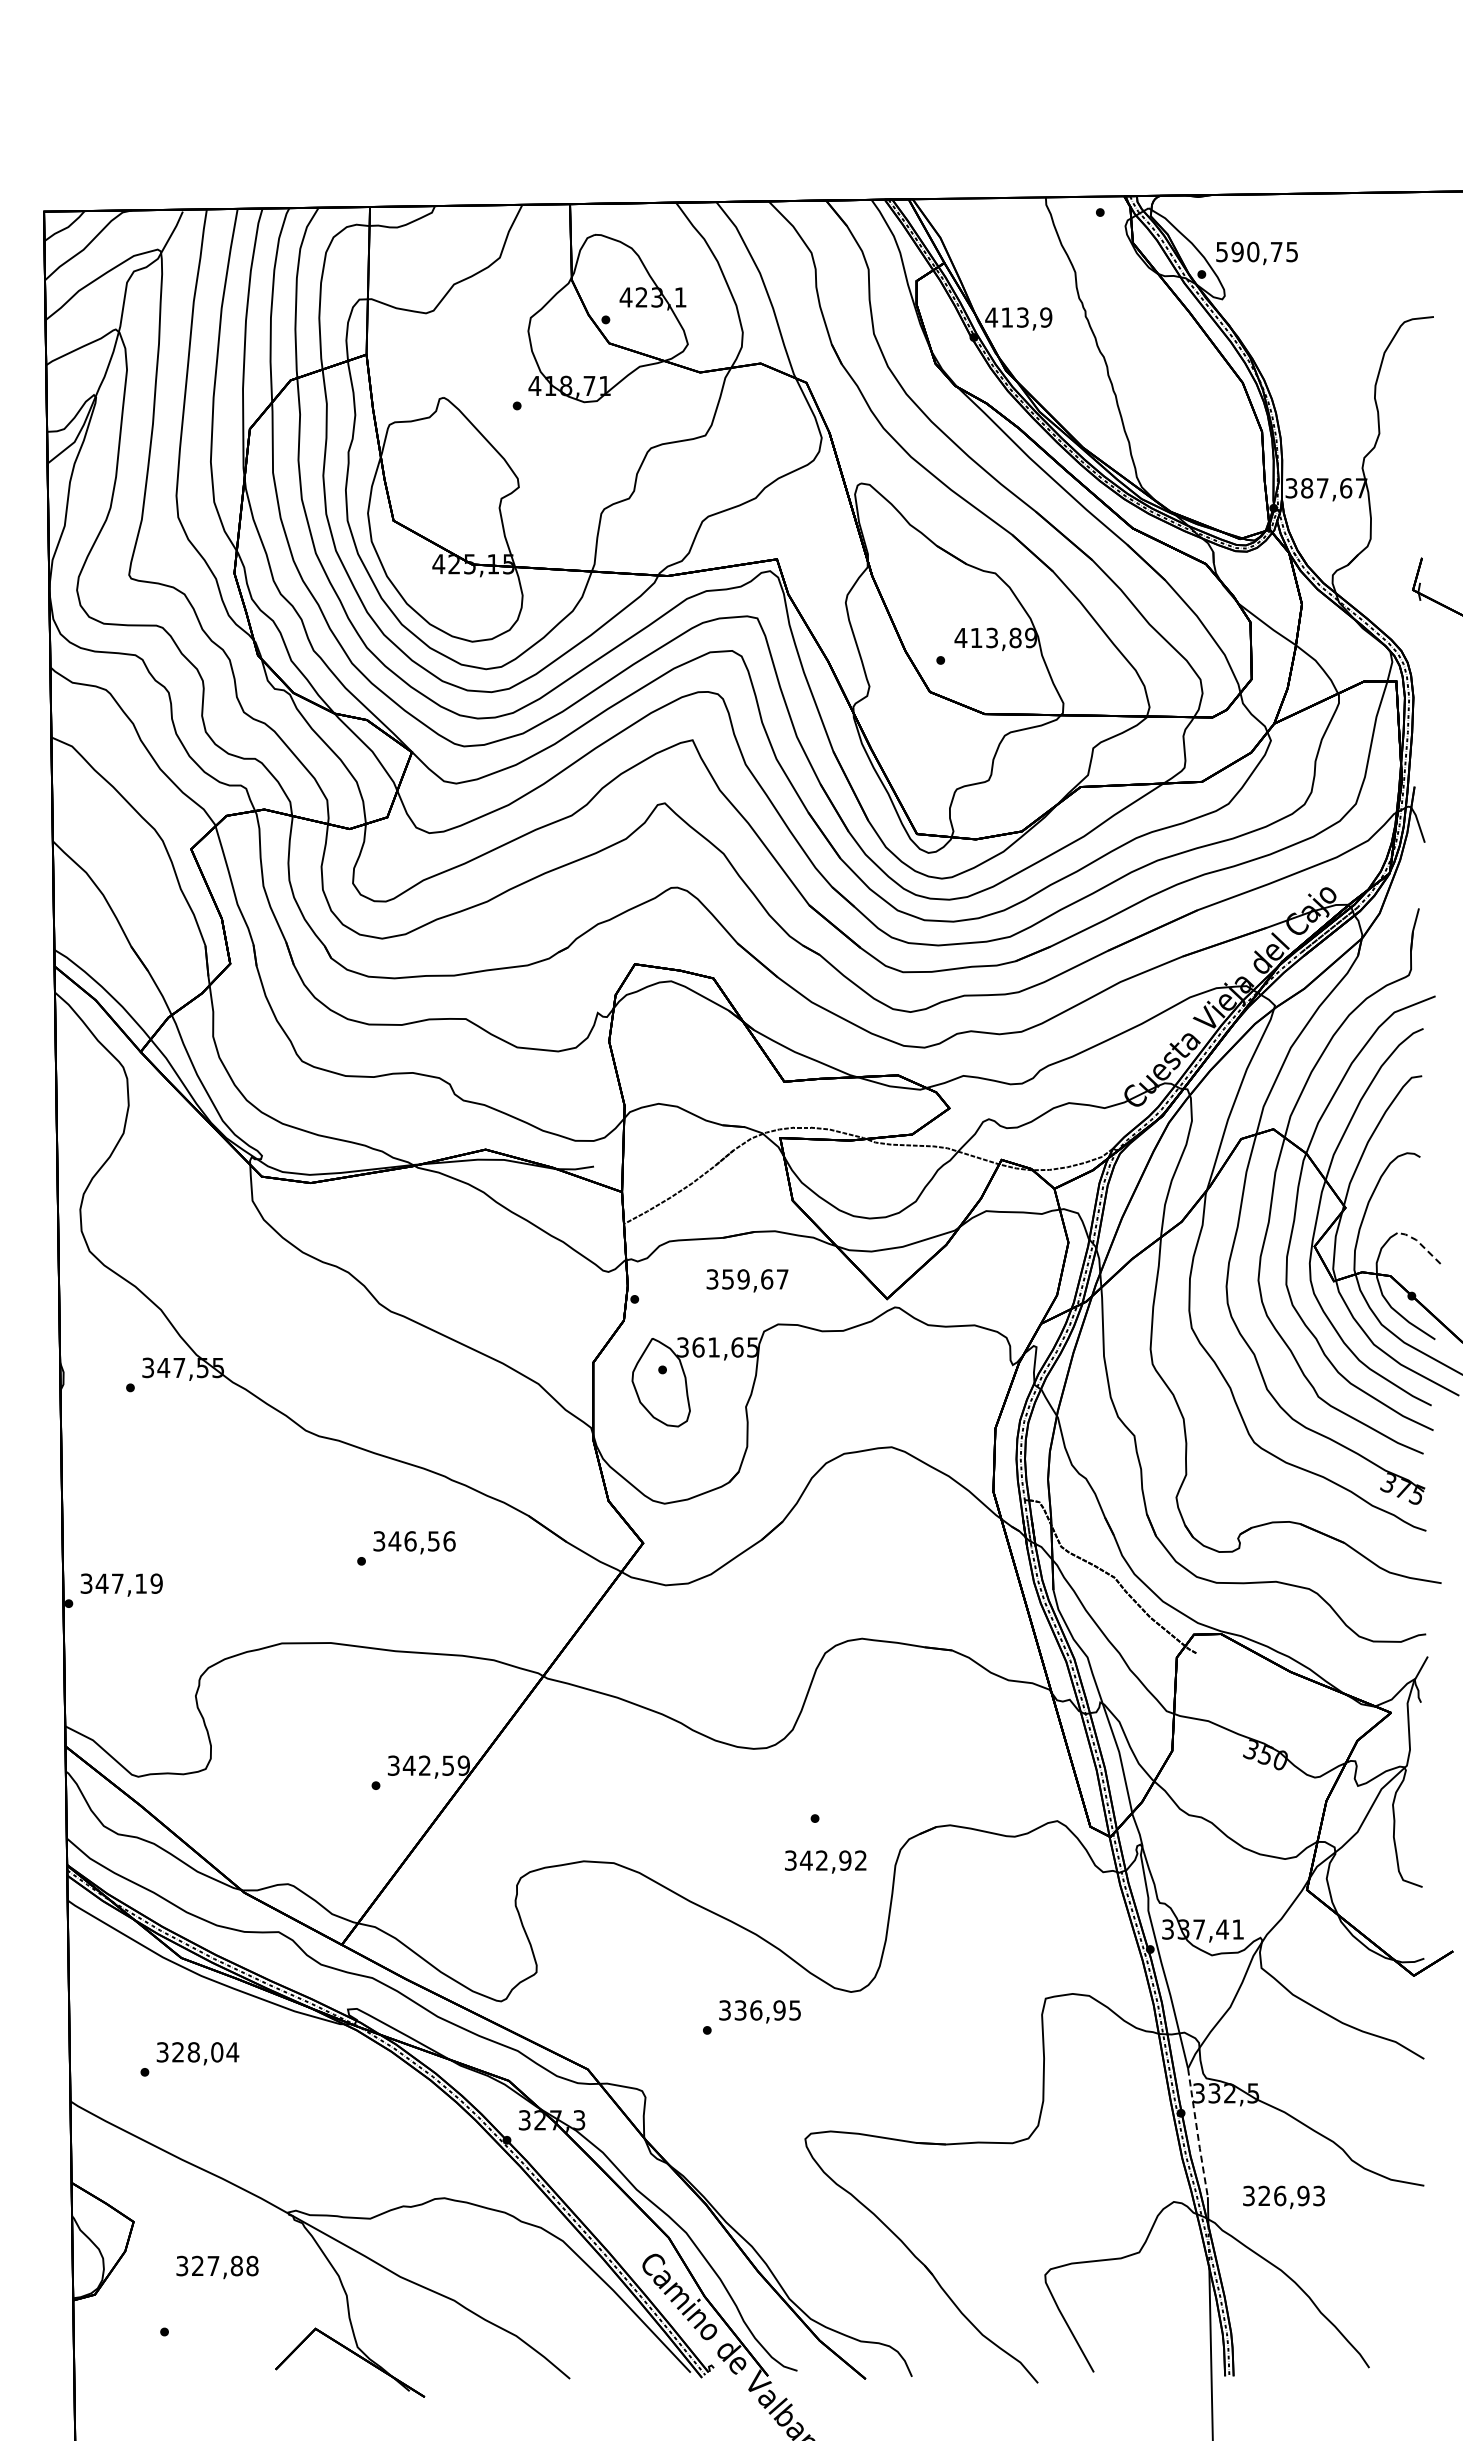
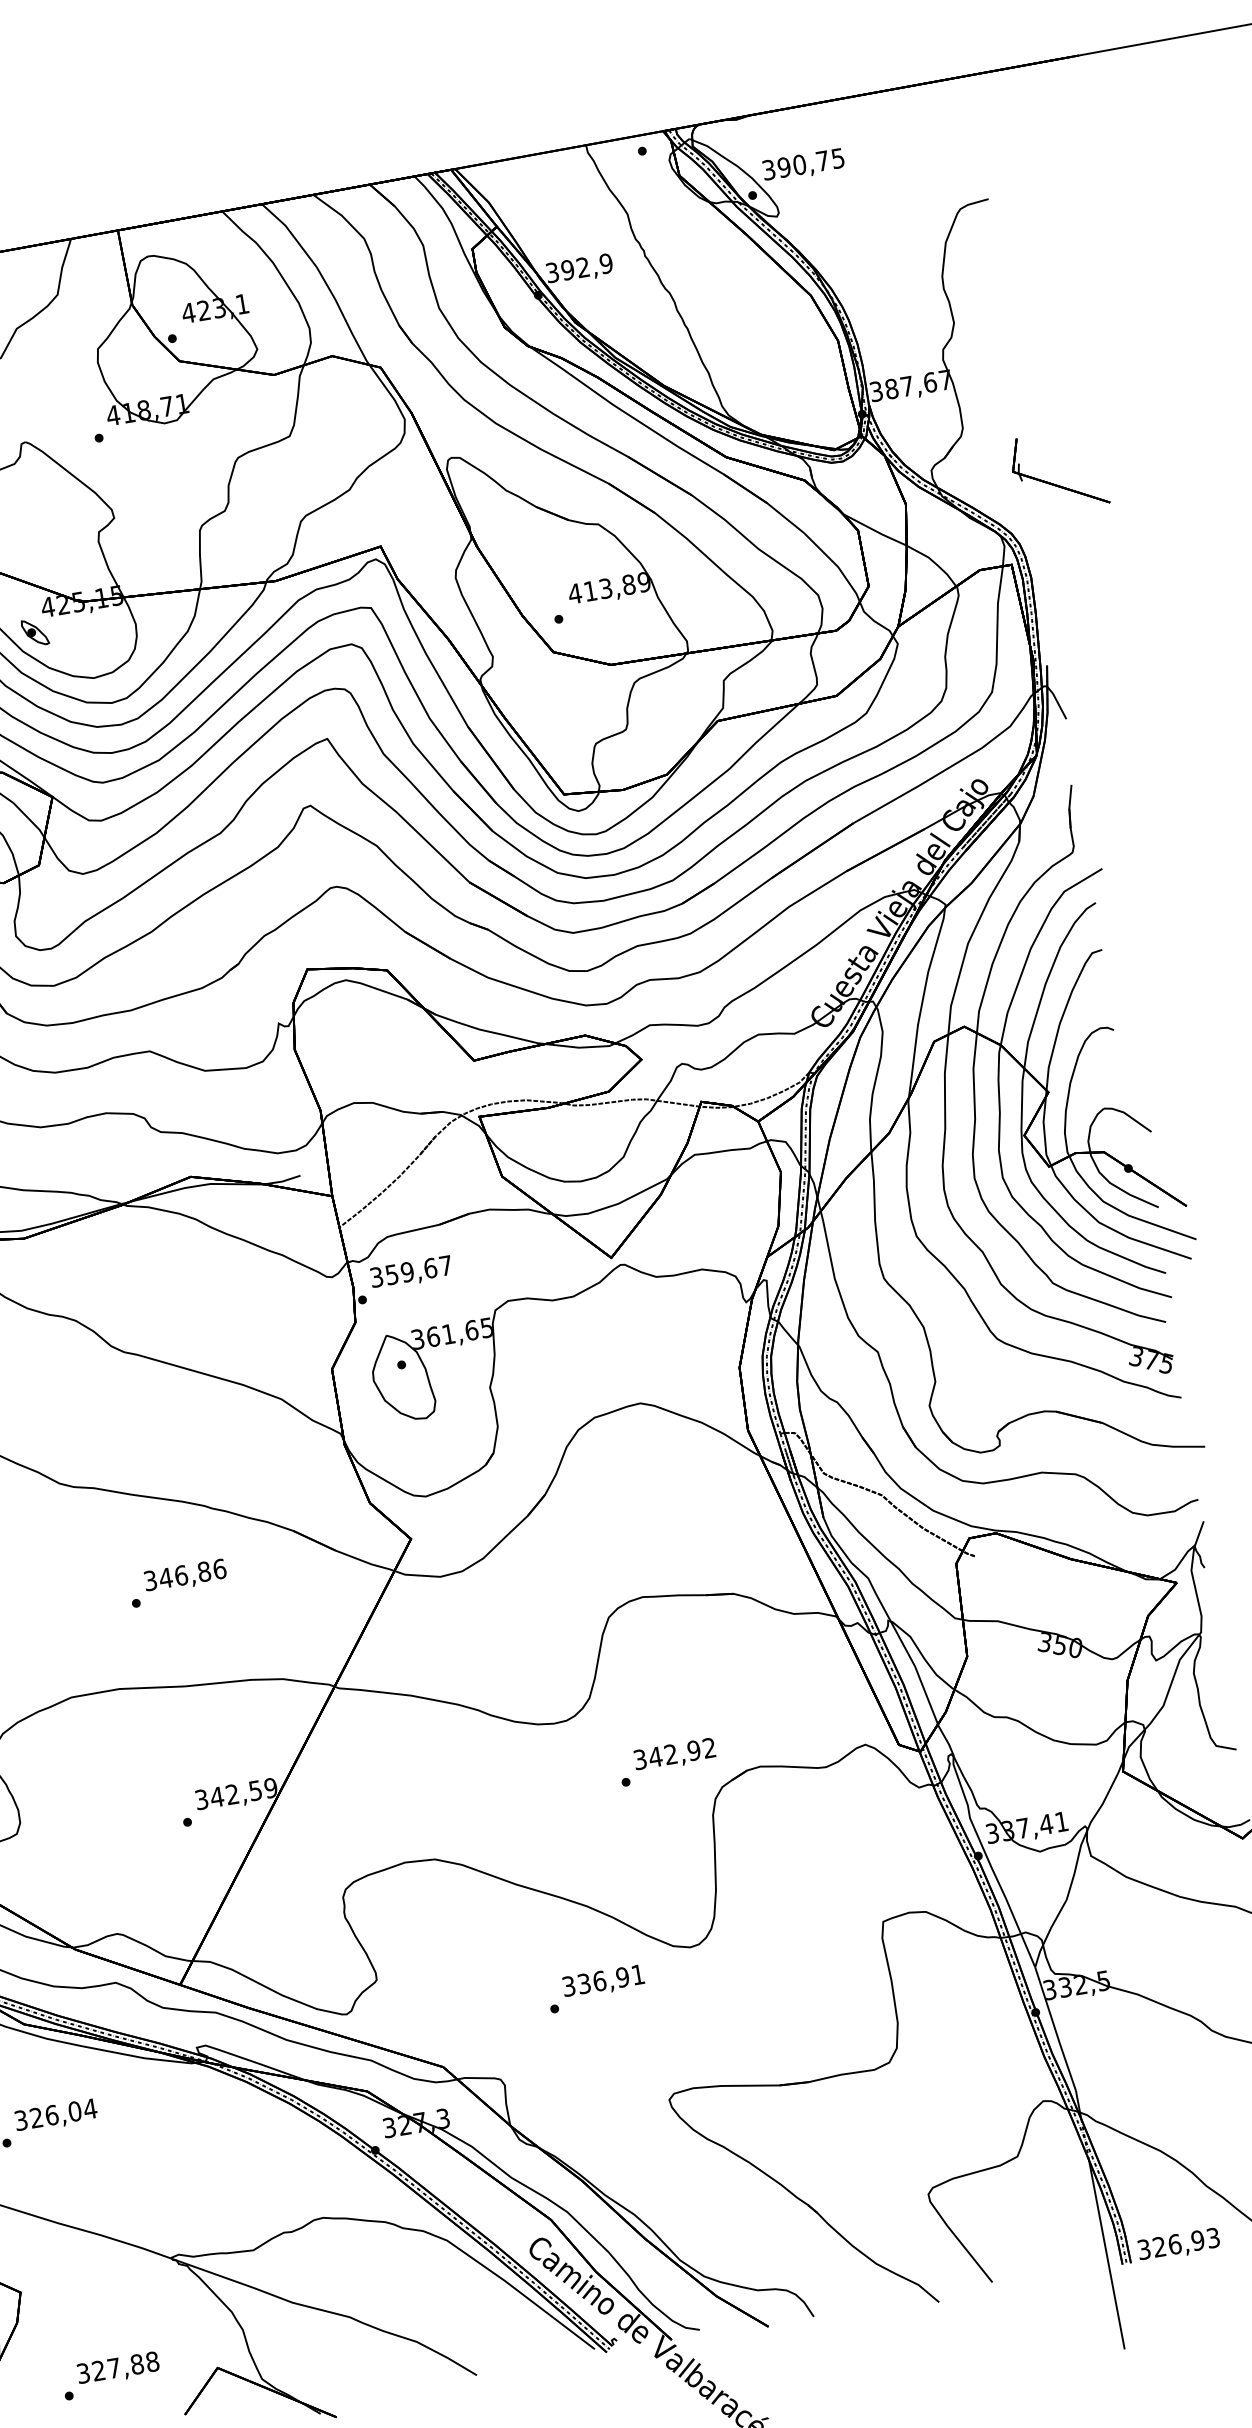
text: (1221, 251) -> (768, 169), 590,75 -> 390,75
text: (1006, 317) -> (567, 270), 413,9 -> 392,9
part: (422, 586) -> (35, 631), added
line: (1420, 1243) -> (1128, 1115), dashed -> solid
text: (747, 1280) -> (411, 1272), moved
text: (433, 1541) -> (204, 1571), 346,56 -> 346,86
text: (825, 1861) -> (674, 1754), moved
text: (794, 2010) -> (637, 1974), 336,95 -> 336,91
text: (193, 2052) -> (51, 2115), 328,04 -> 326,04
line: (1197, 2133) -> (1055, 2029), dashed -> solid
text: (1283, 2197) -> (1178, 2245), moved
text: (217, 2267) -> (118, 2369), moved

